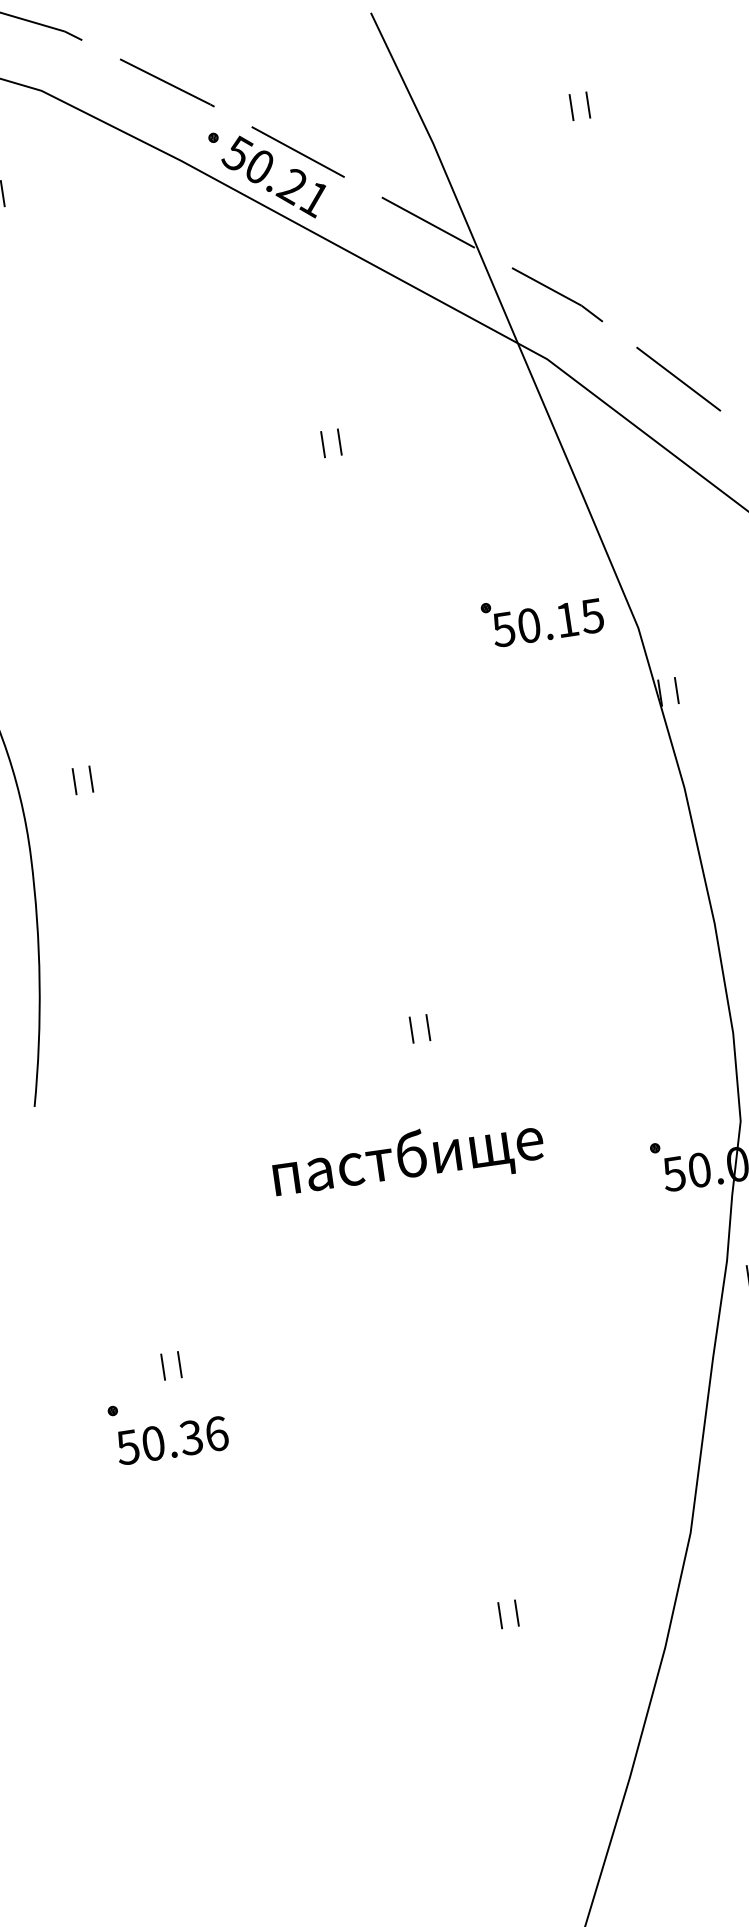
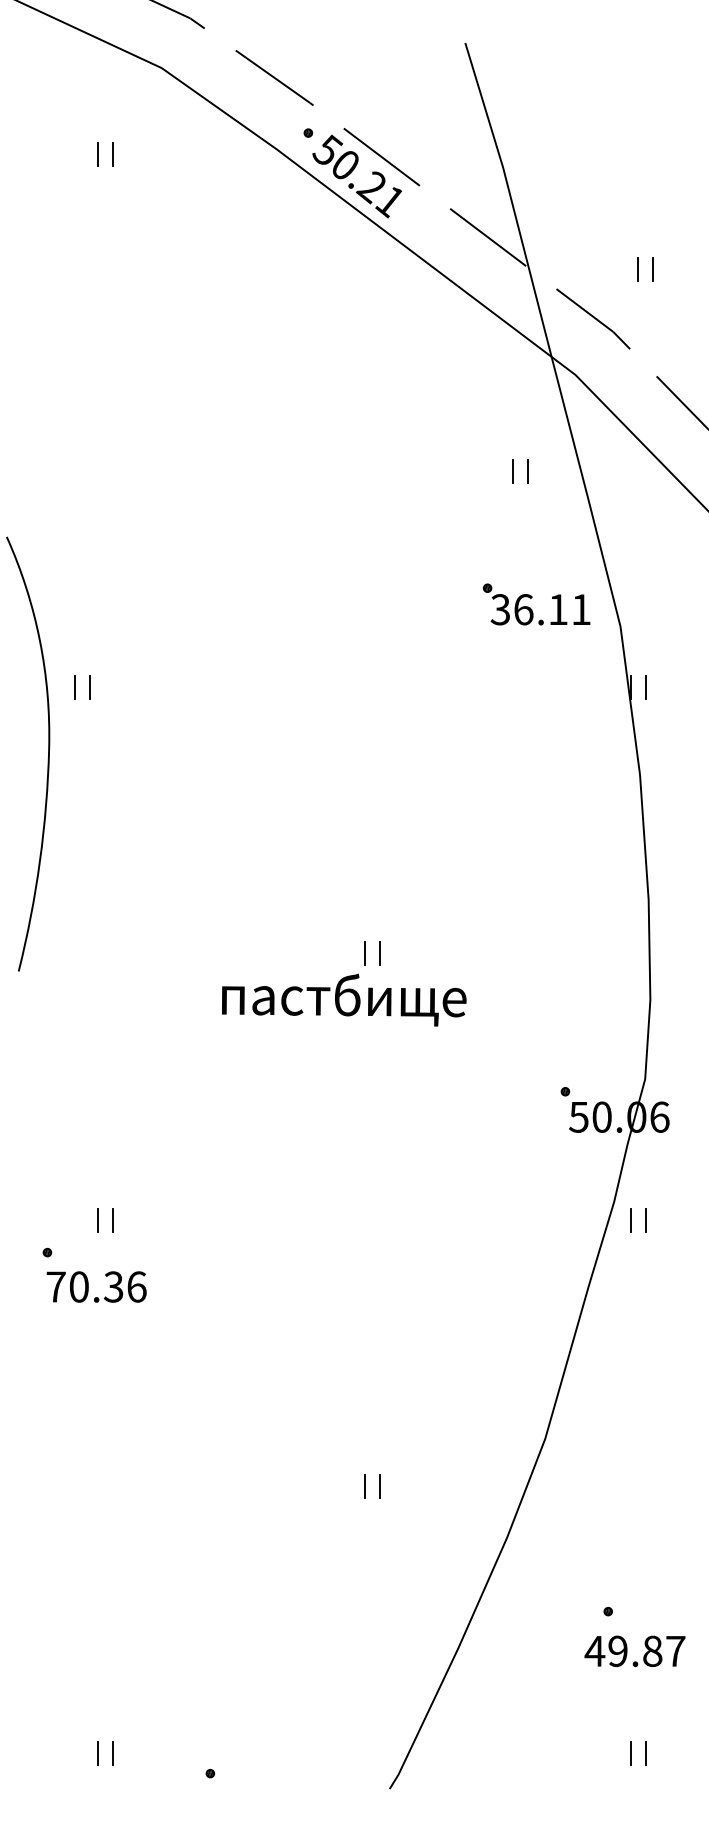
part: (572, 107) -> (638, 269), moved
part: (324, 444) -> (513, 471), moved
text: (547, 622) -> (540, 609), 50.15 -> 36.11
part: (75, 781) -> (75, 687), moved
text: (408, 1159) -> (344, 999), moved
text: (127, 1446) -> (55, 1286), 50.36 -> 70.36

